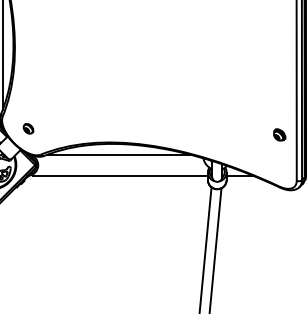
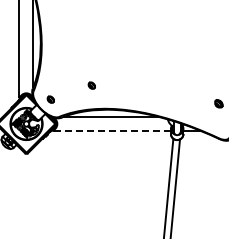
part: (89, 107) -> (91, 85), added
line: (120, 176) -> (112, 131), solid -> dashed

